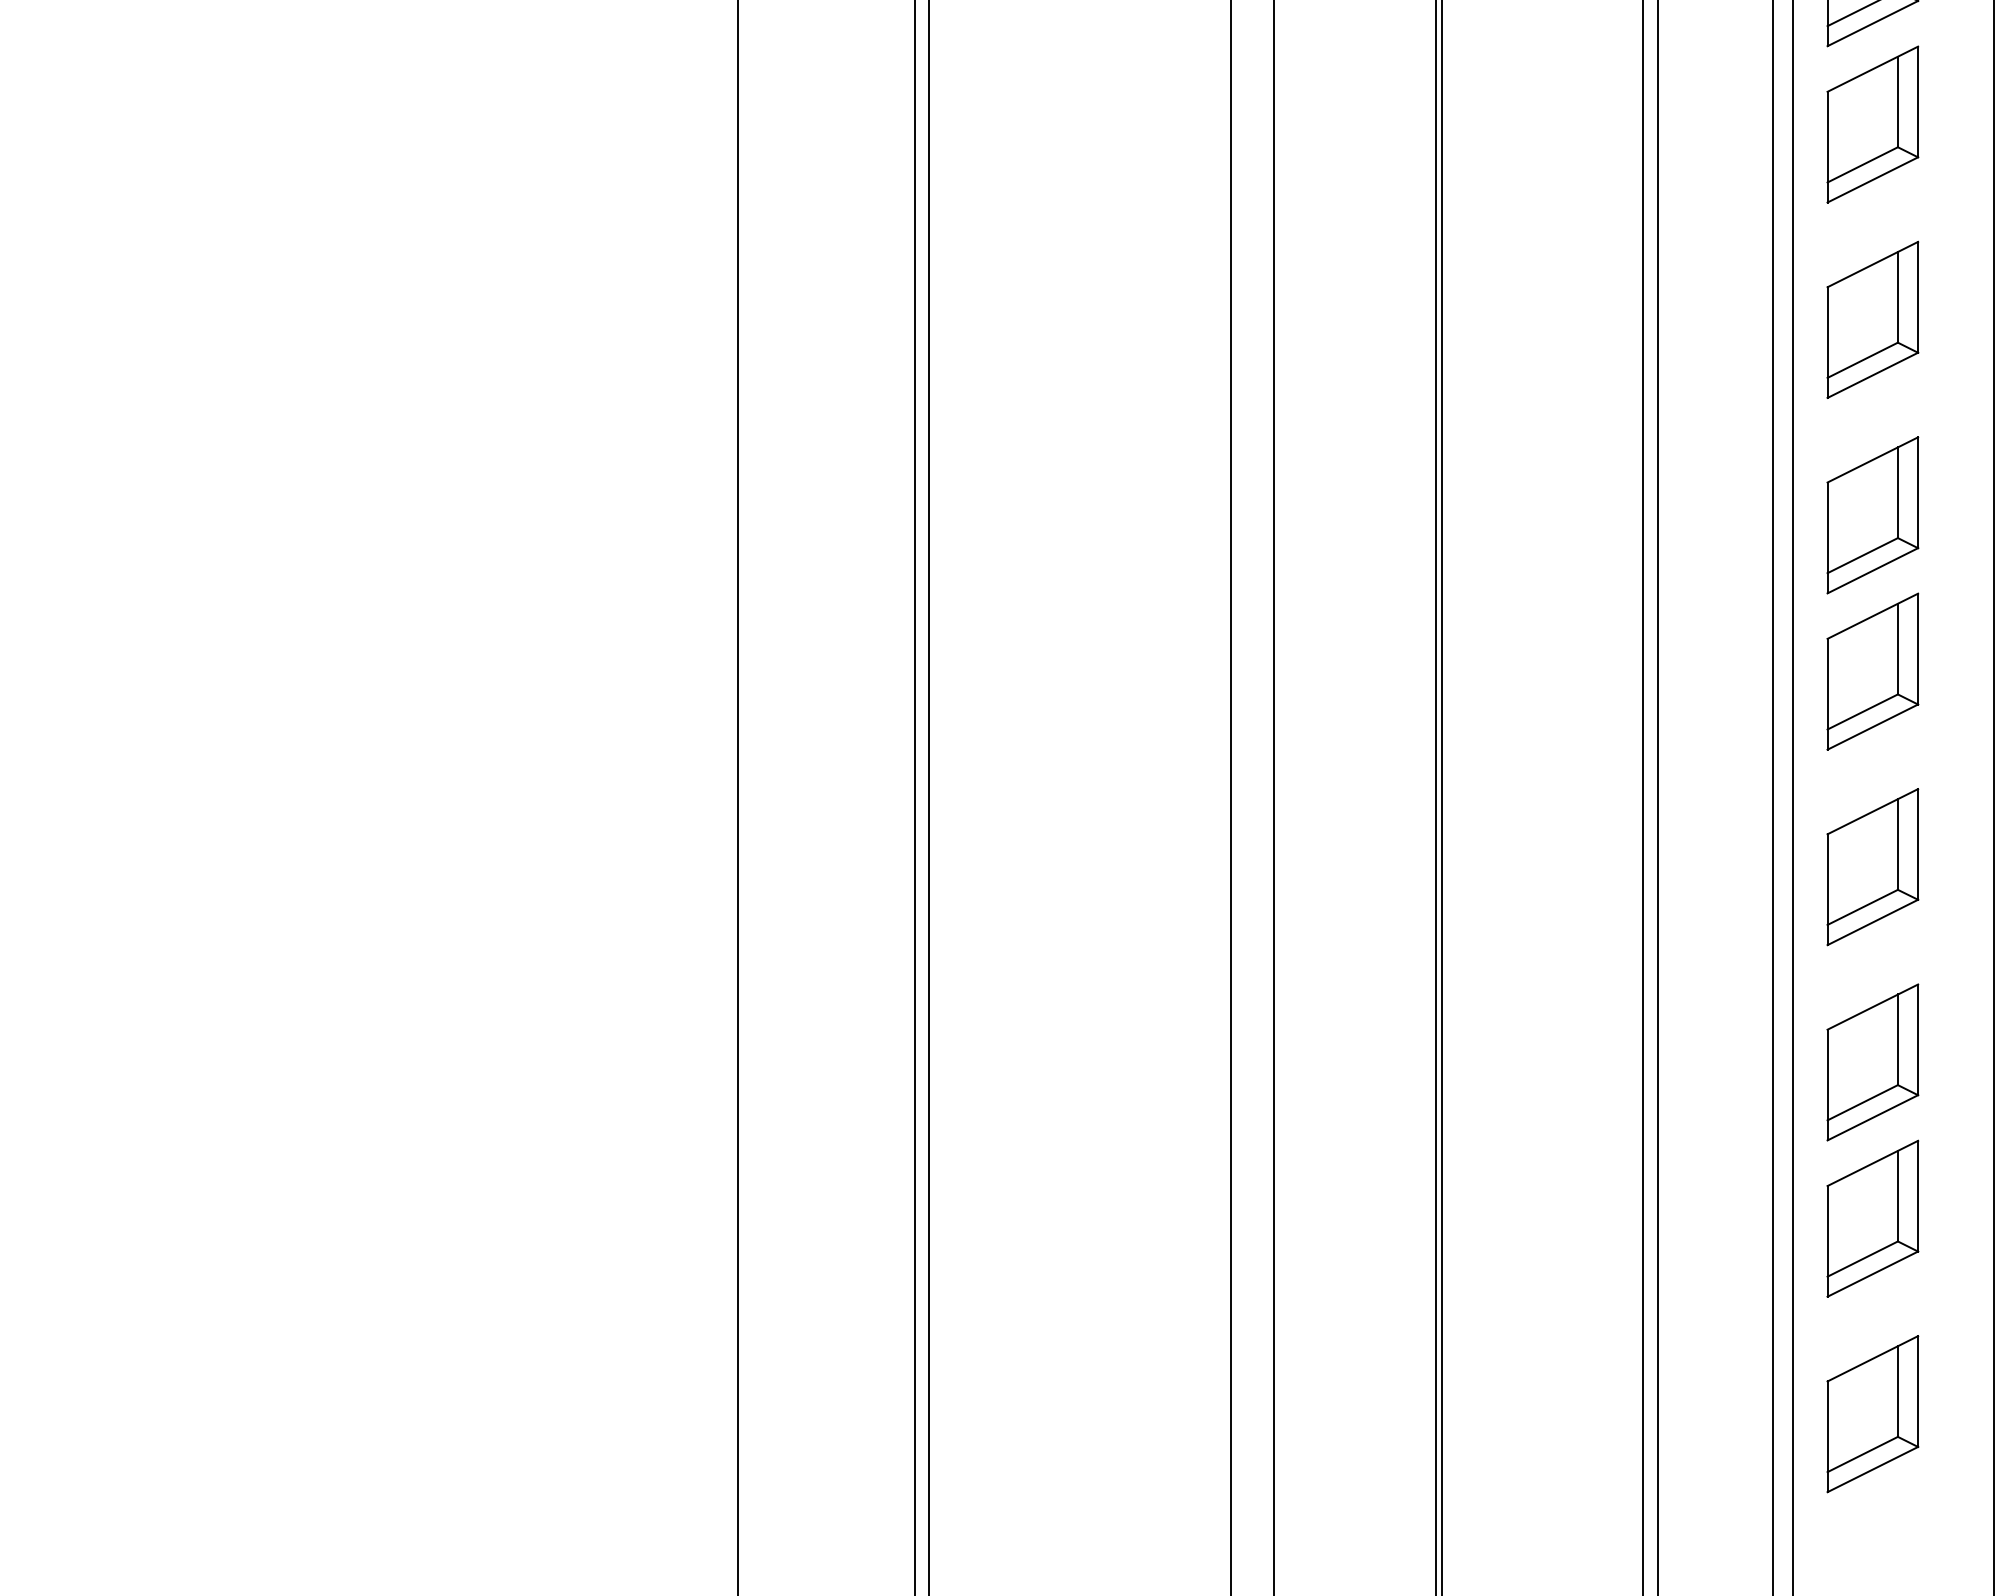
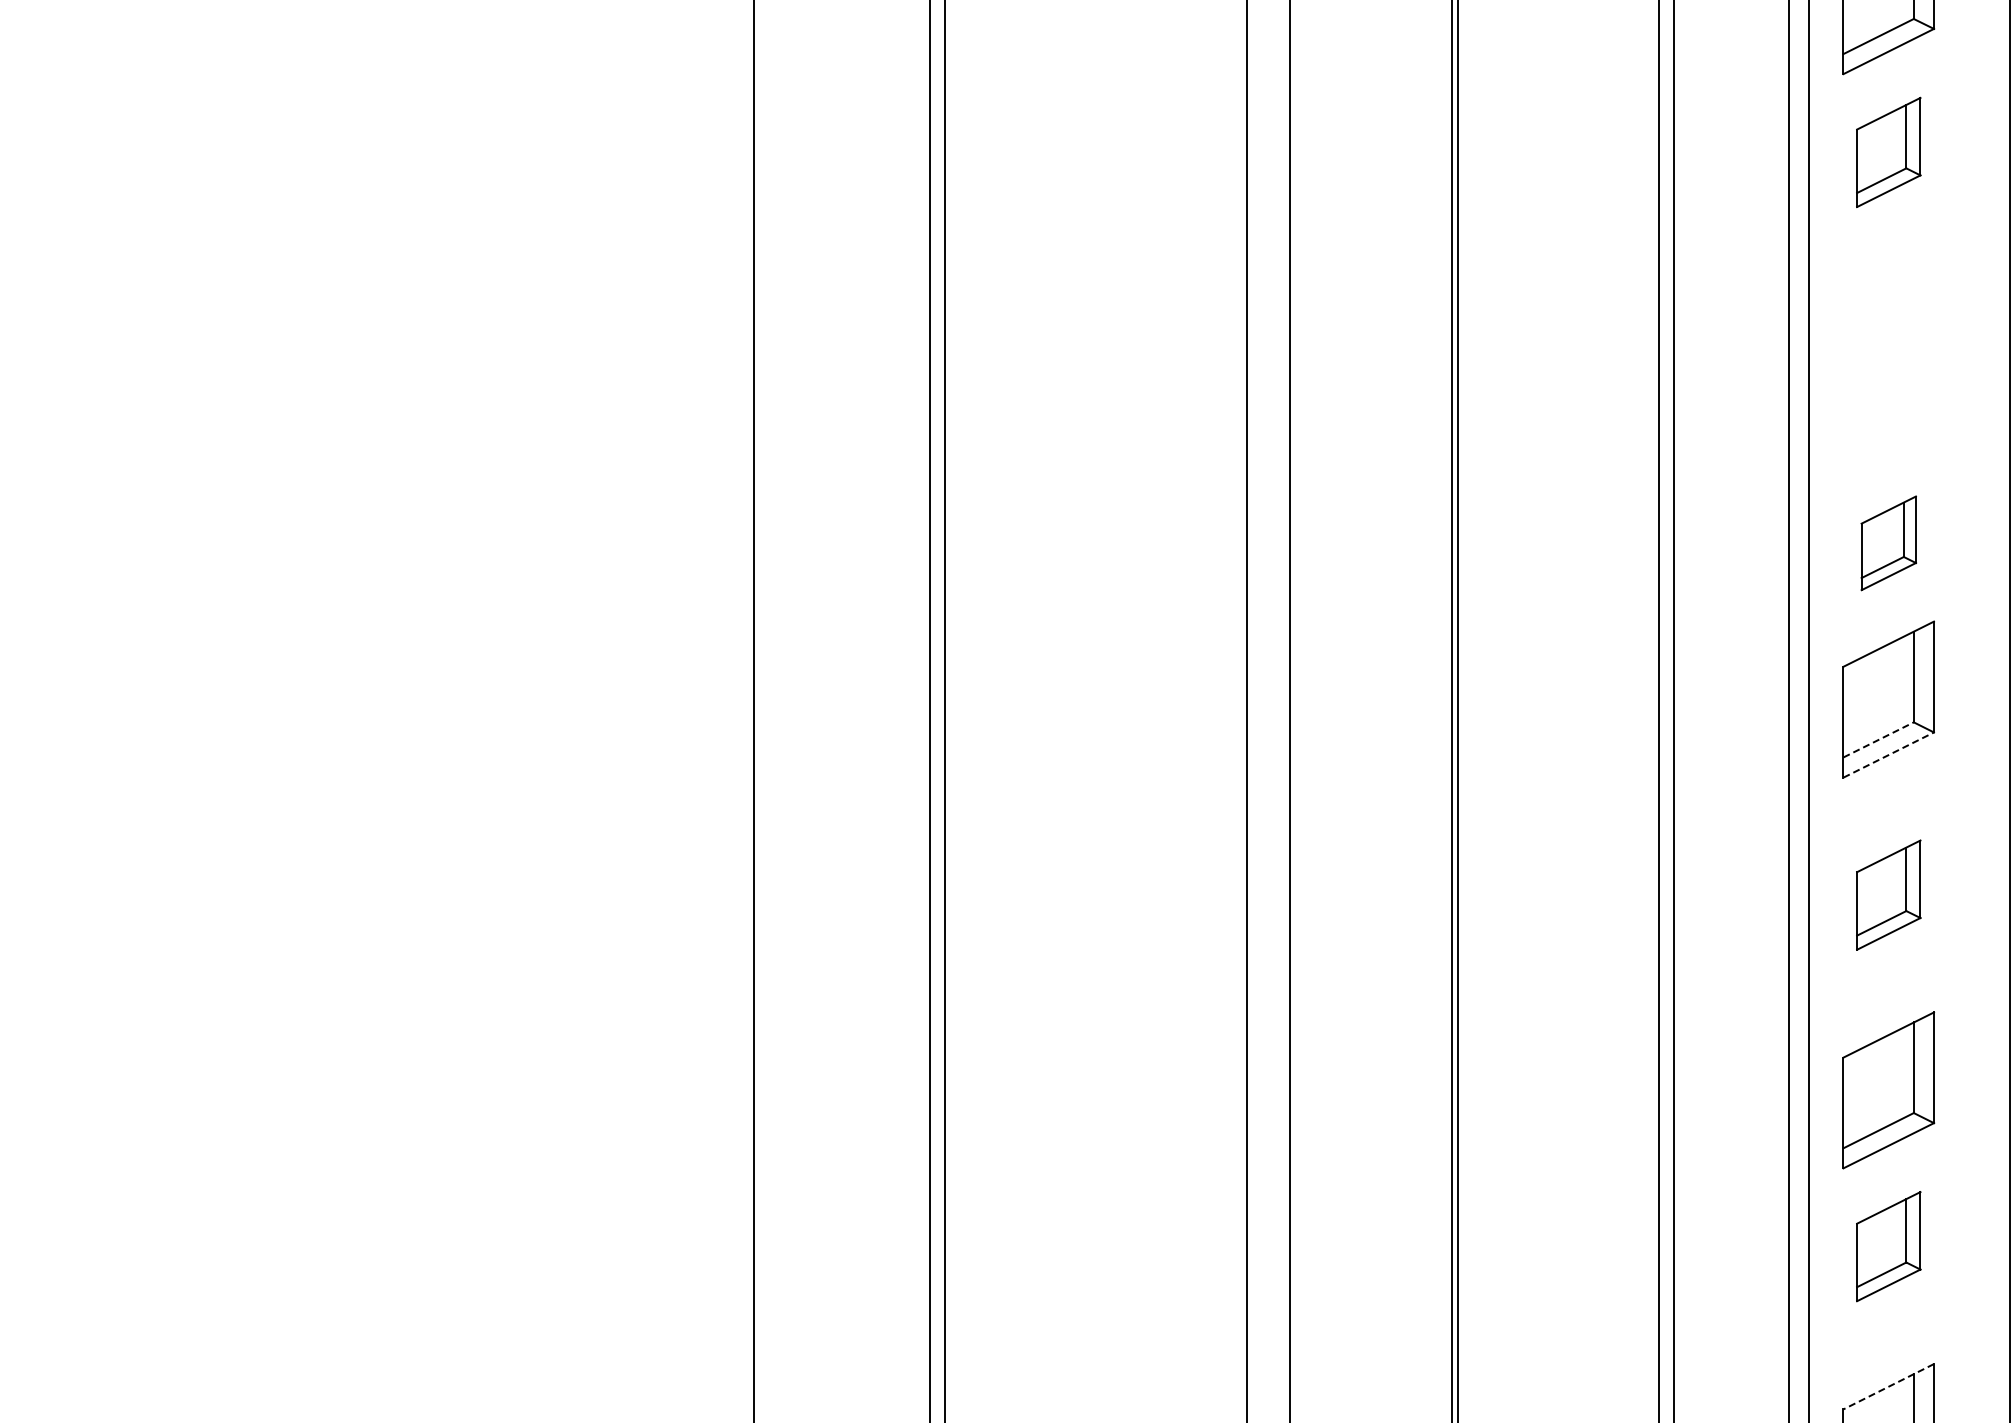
part: (1872, 124) -> (1888, 152), size x0.7
part: (1872, 319) -> (1888, 347), removed
part: (1872, 515) -> (1888, 543), size x0.6
line: (1863, 711) -> (1879, 739), solid -> dashed
line: (1872, 727) -> (1888, 755), solid -> dashed
part: (1872, 867) -> (1888, 895), size x0.7
part: (1872, 1218) -> (1888, 1246), size x0.7
line: (1872, 1358) -> (1888, 1386), solid -> dashed

